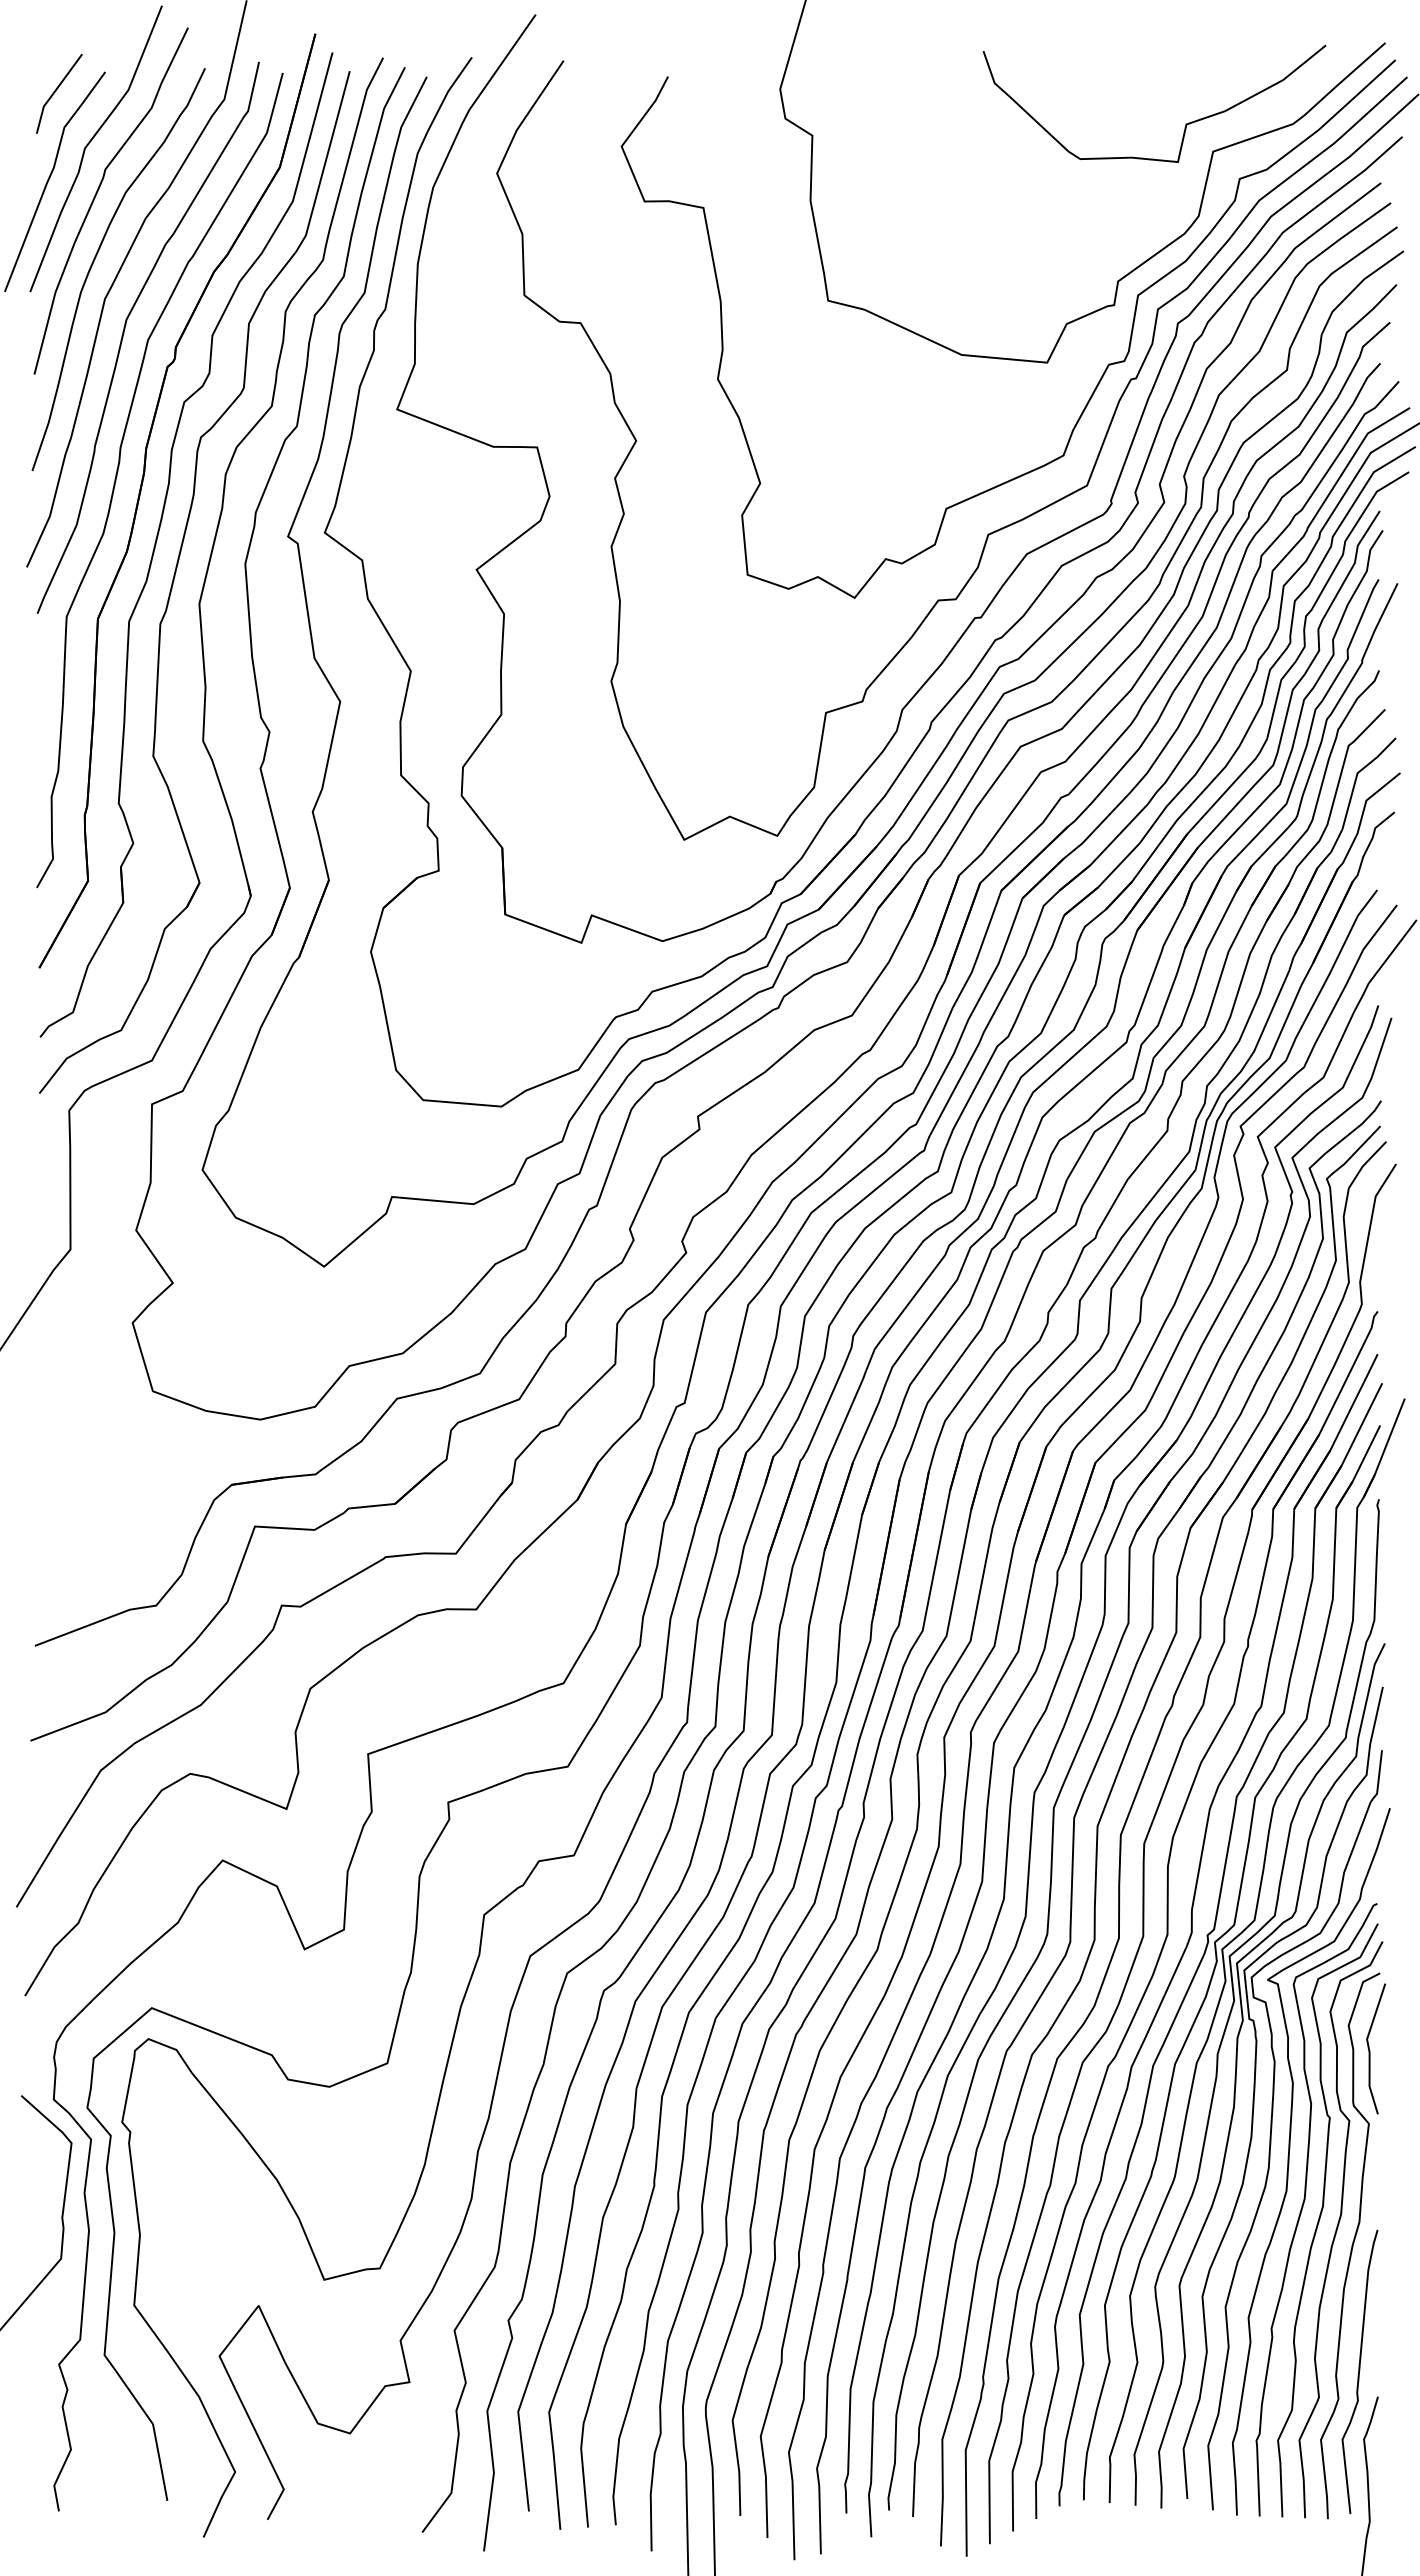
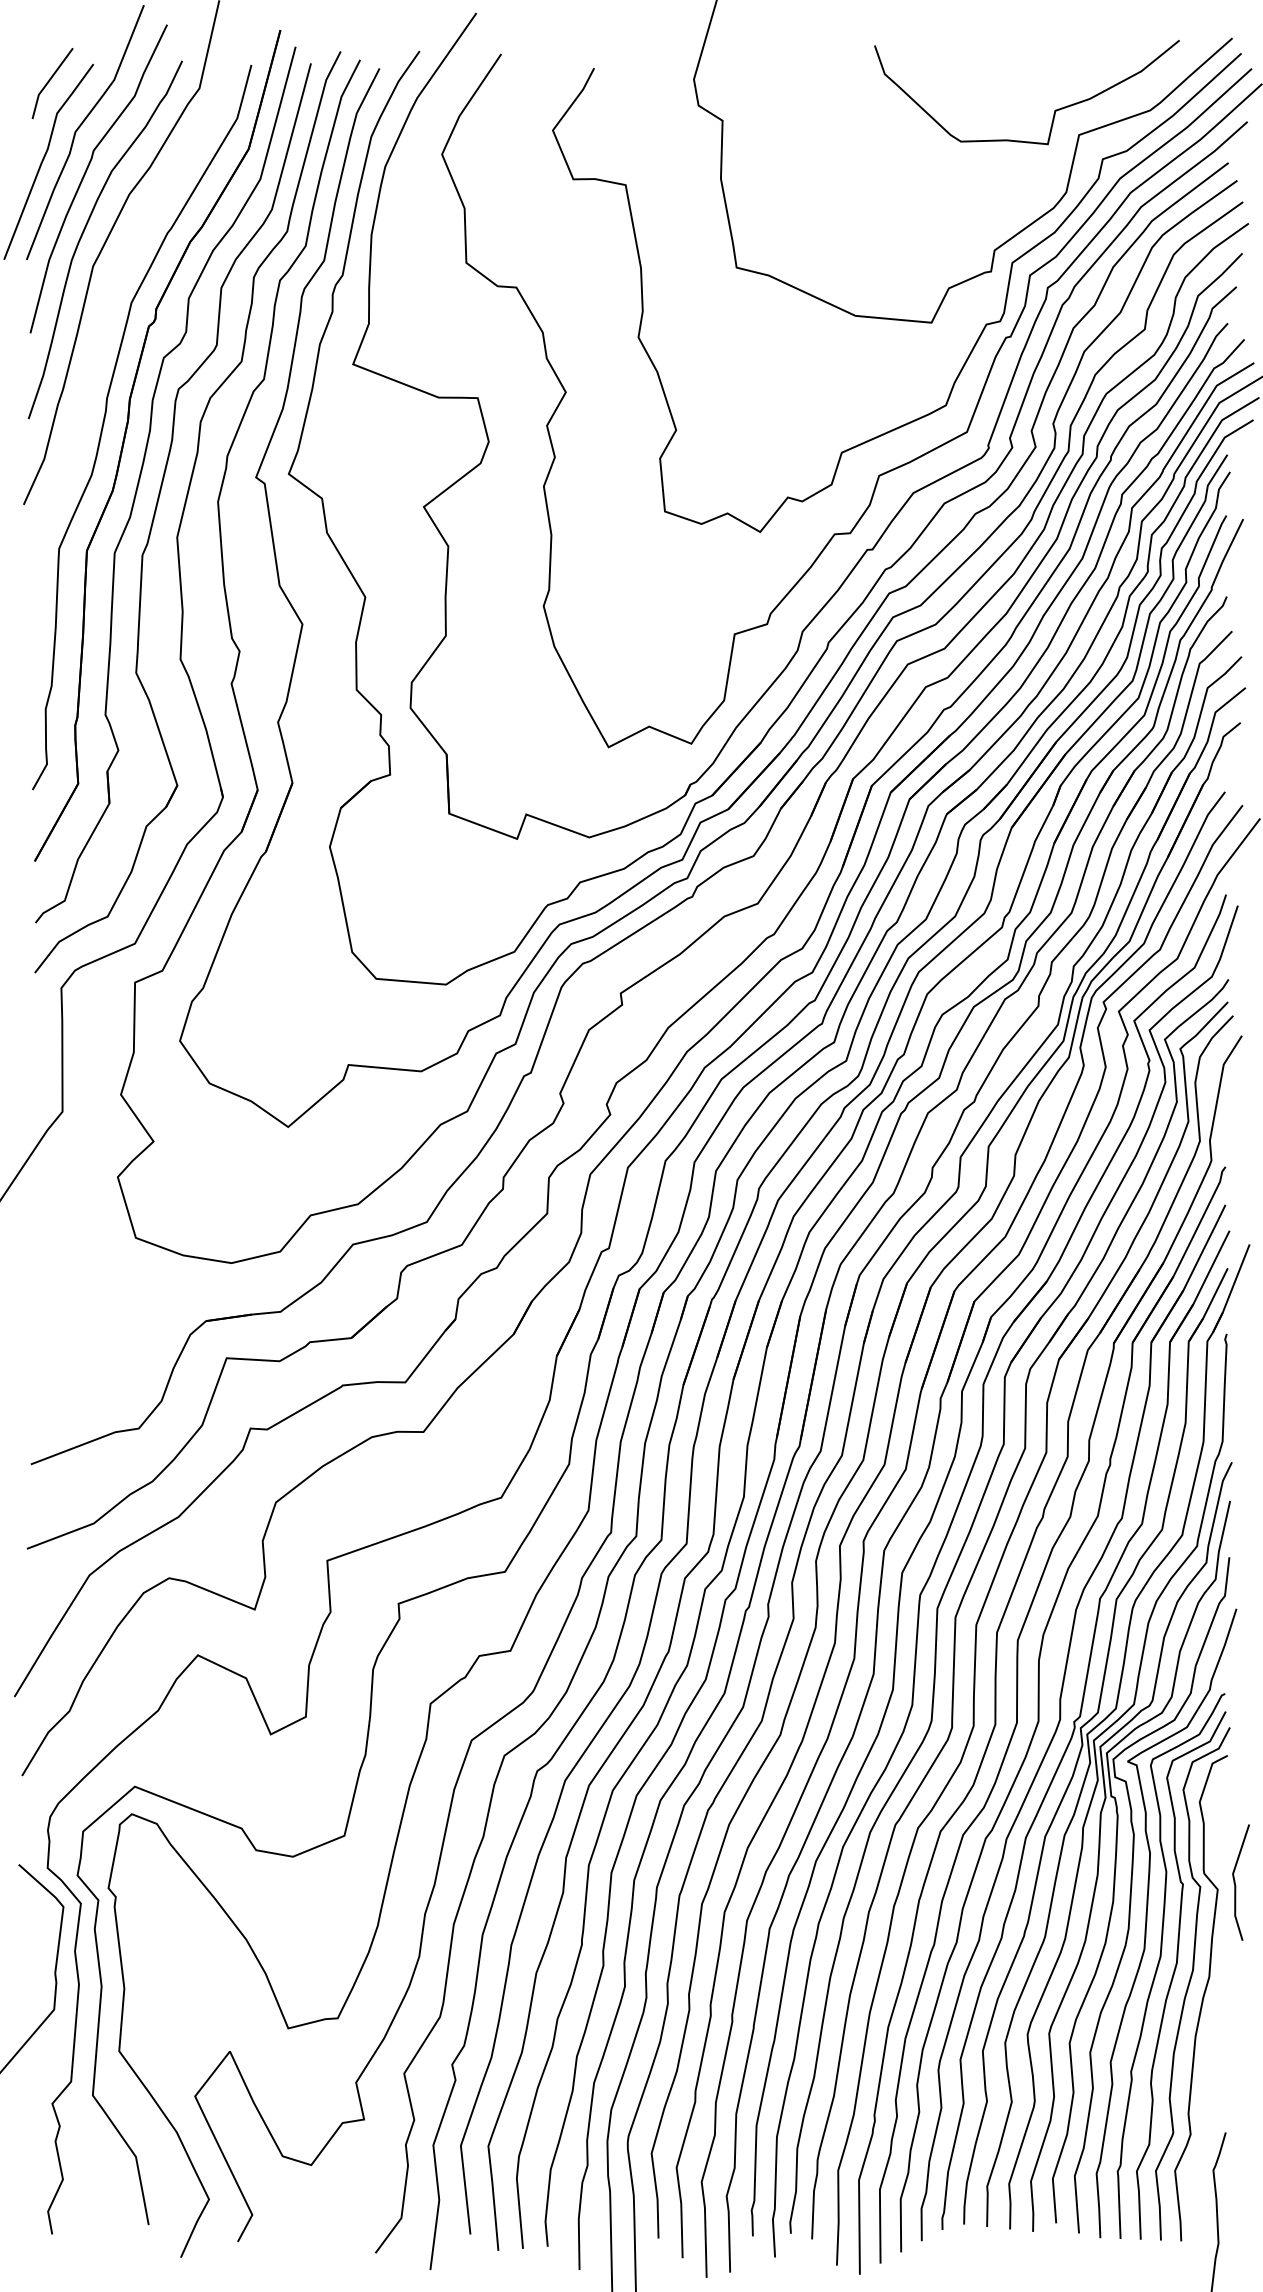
curve: (124, 333) -> (110, 296), removed
line: (1370, 2050) -> (1236, 1884), moved
curve: (1359, 2371) -> (1209, 2109), removed

